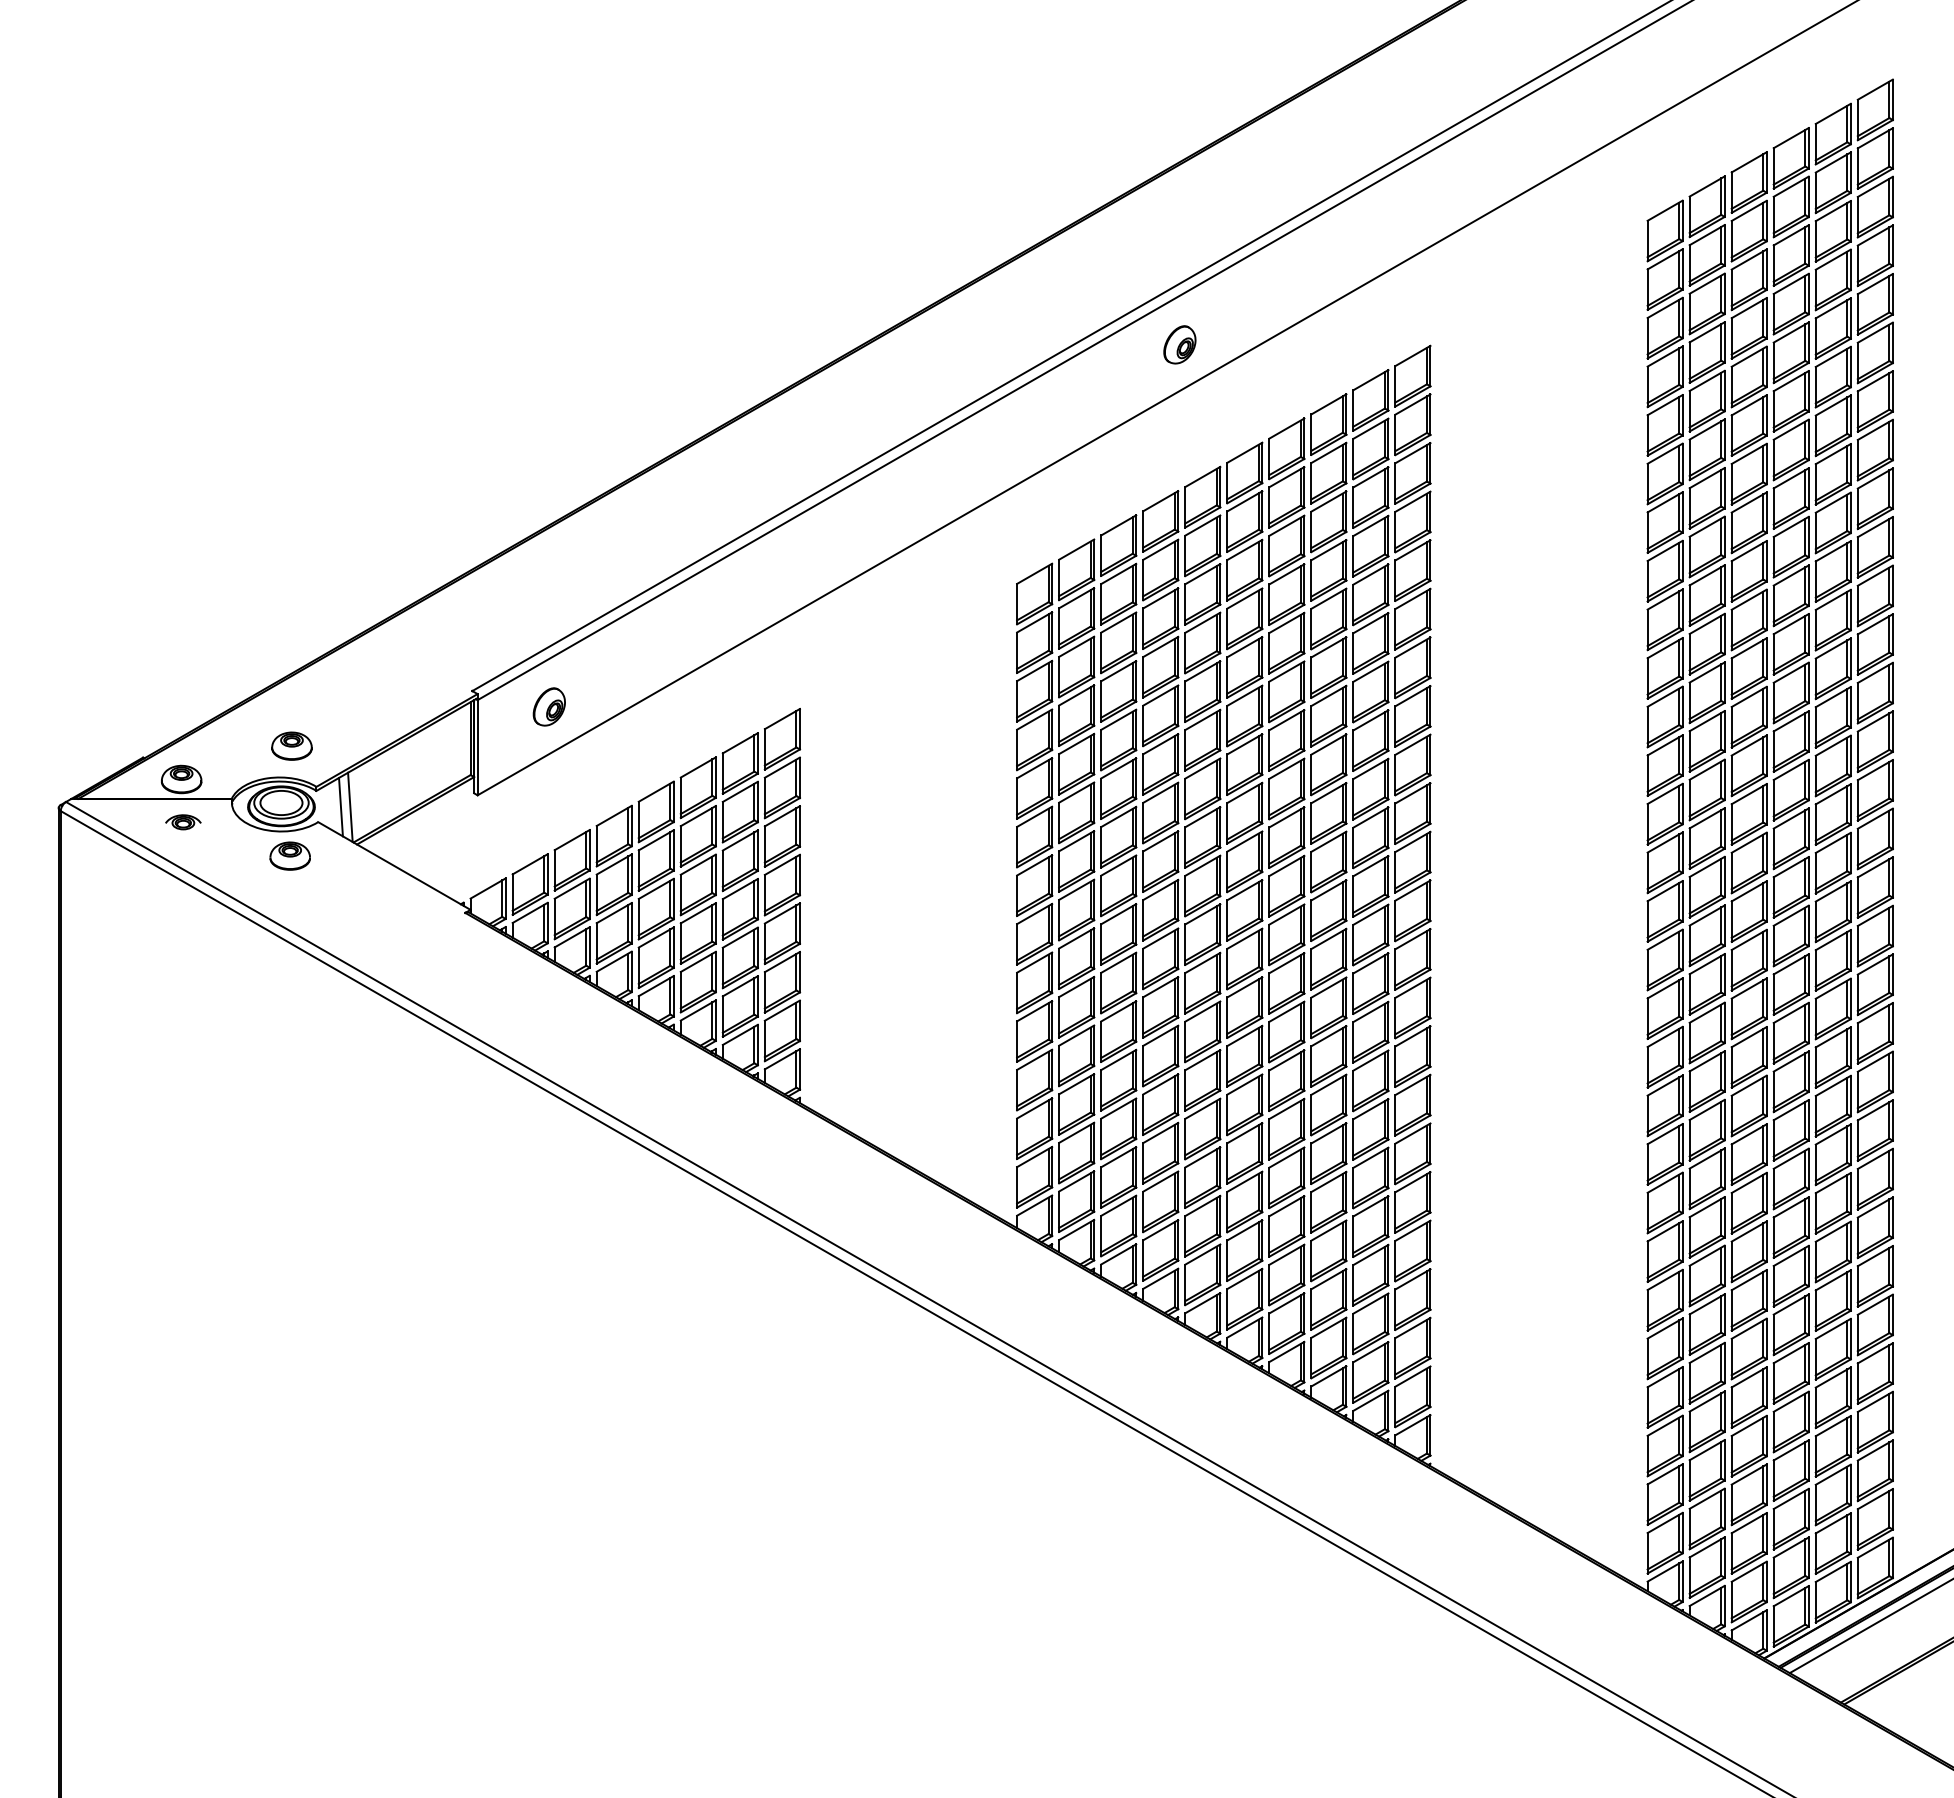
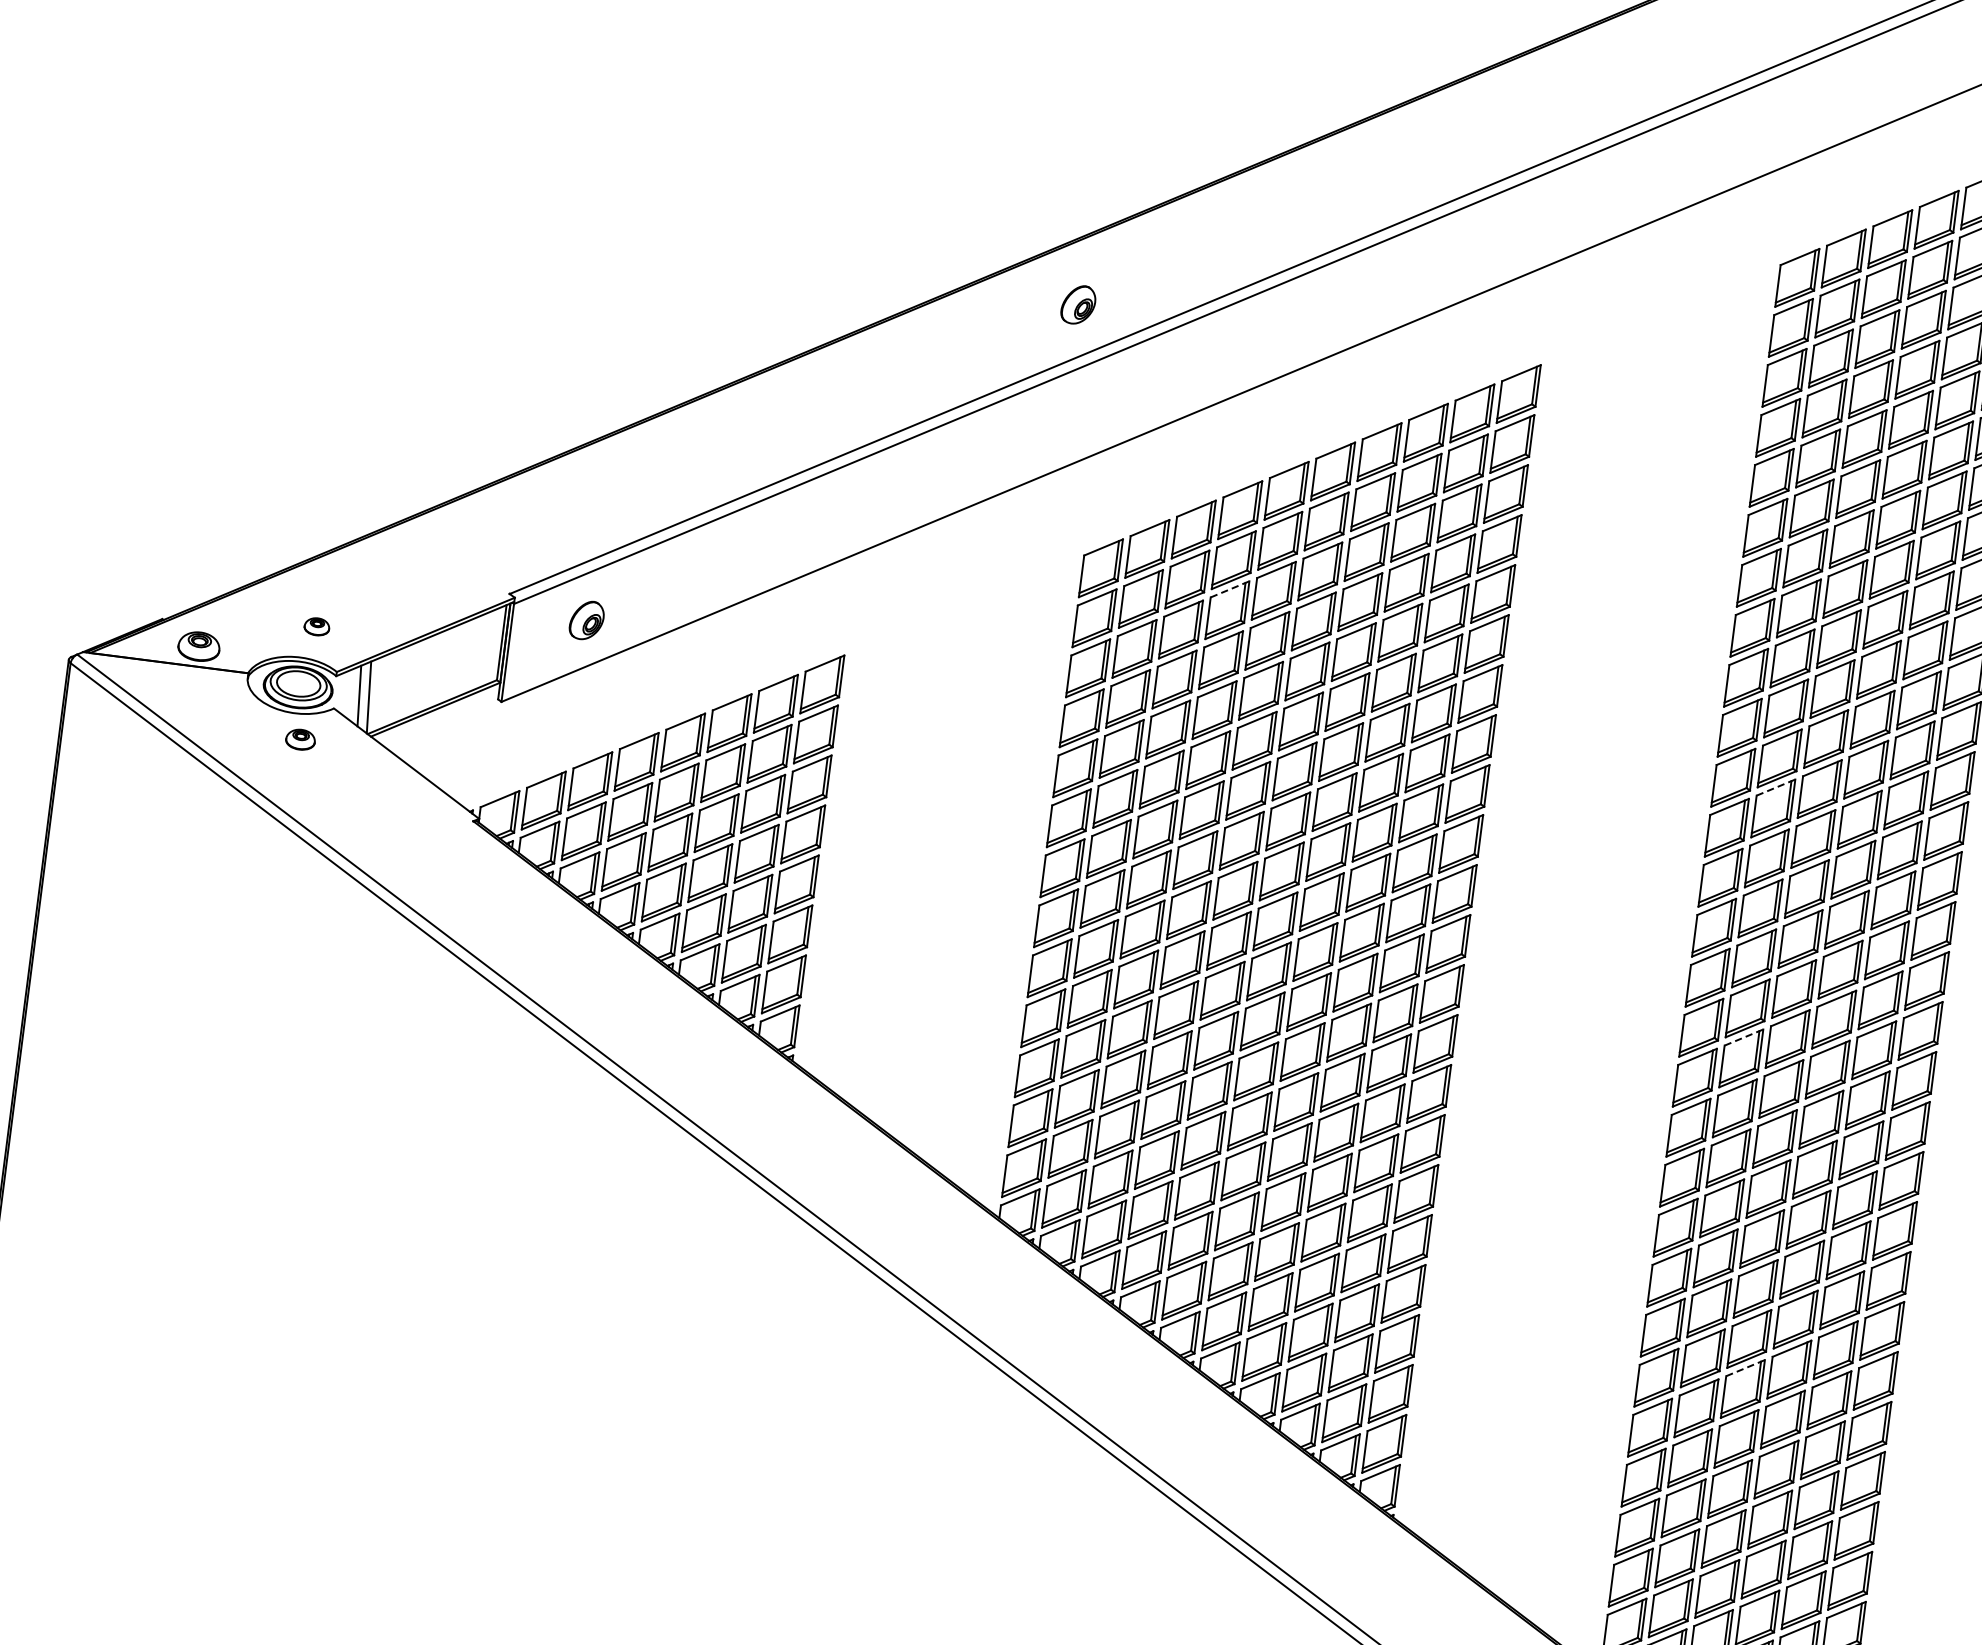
part: (1179, 344) -> (1078, 304), moved
line: (1161, 598) -> (1230, 589), solid -> dashed
line: (1707, 720) -> (1776, 787), solid -> dashed
part: (291, 745) -> (316, 626), size x0.6
part: (183, 822) -> (195, 691), removed
part: (289, 855) -> (300, 739), size x0.7
line: (1707, 963) -> (1744, 1036), solid -> dashed
line: (1749, 1279) -> (1745, 1367), solid -> dashed

